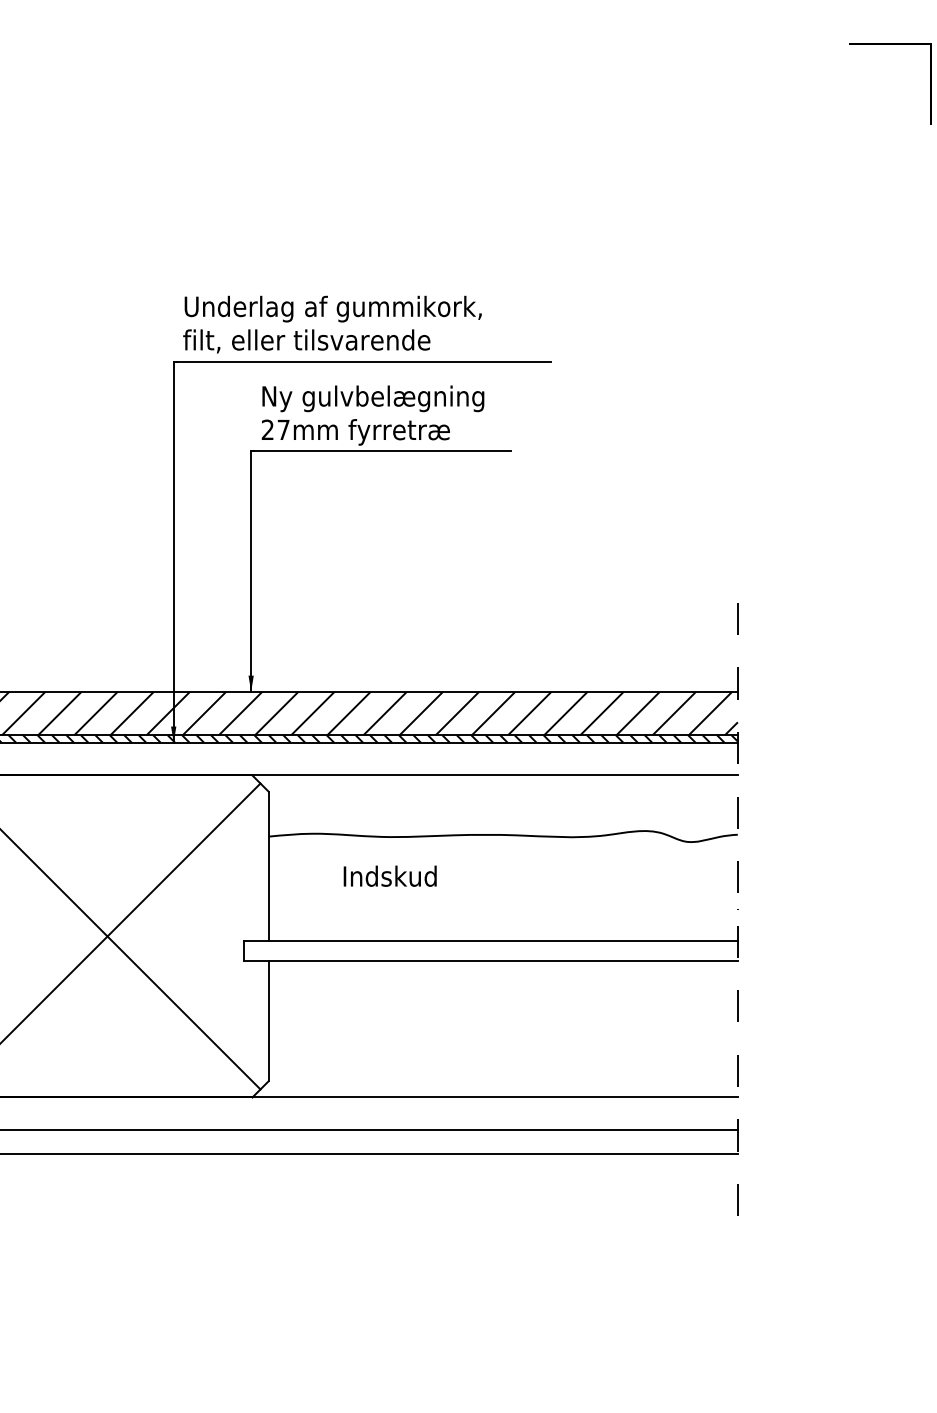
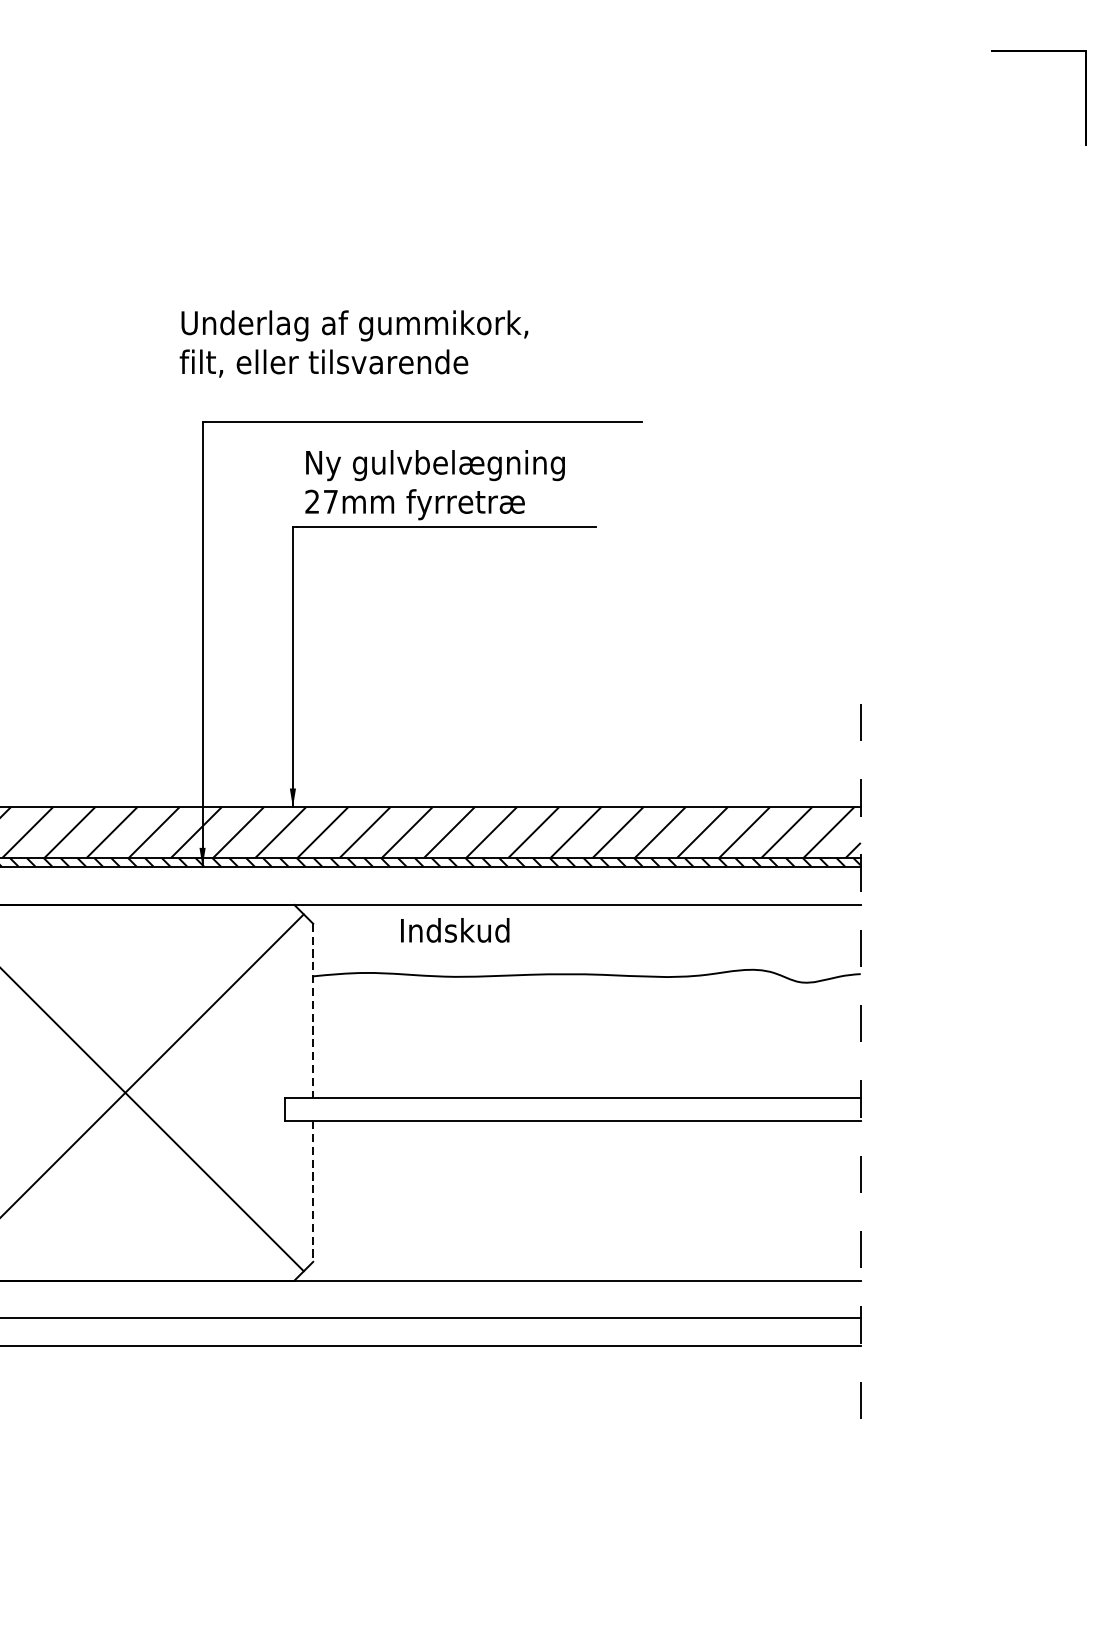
text: (332, 324) -> (353, 343), moved
line: (268, 866) -> (313, 1011), solid -> dashed
text: (389, 875) -> (454, 929), moved
line: (268, 1021) -> (313, 1192), solid -> dashed

